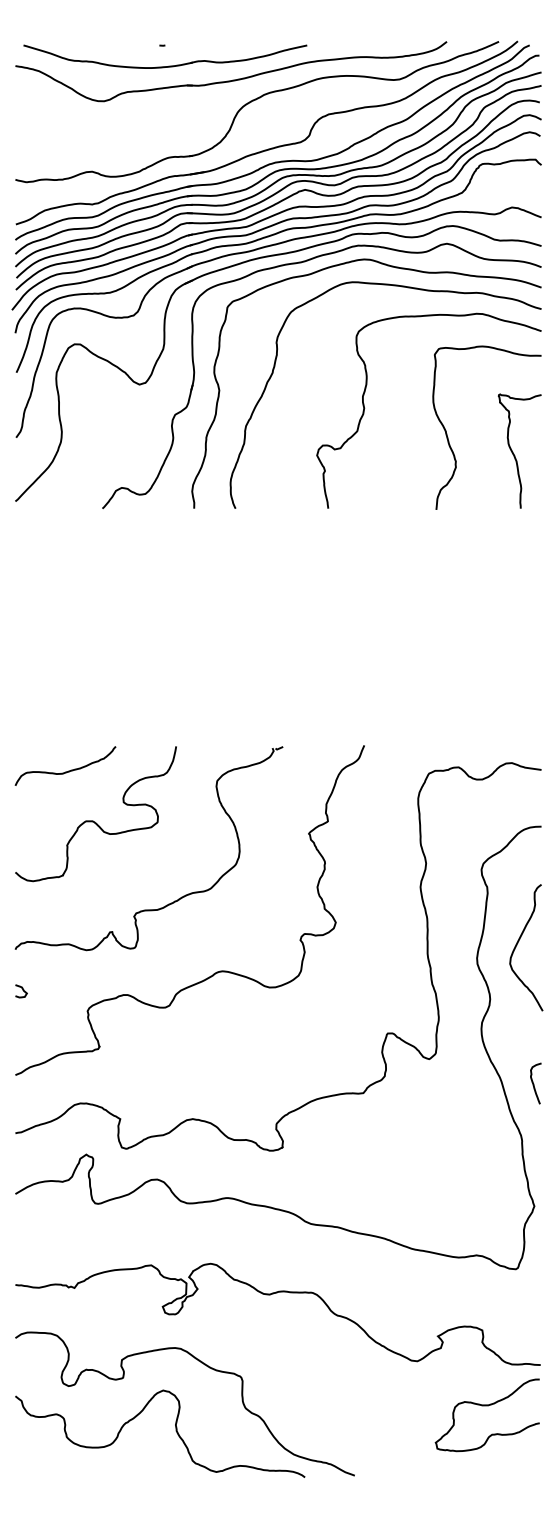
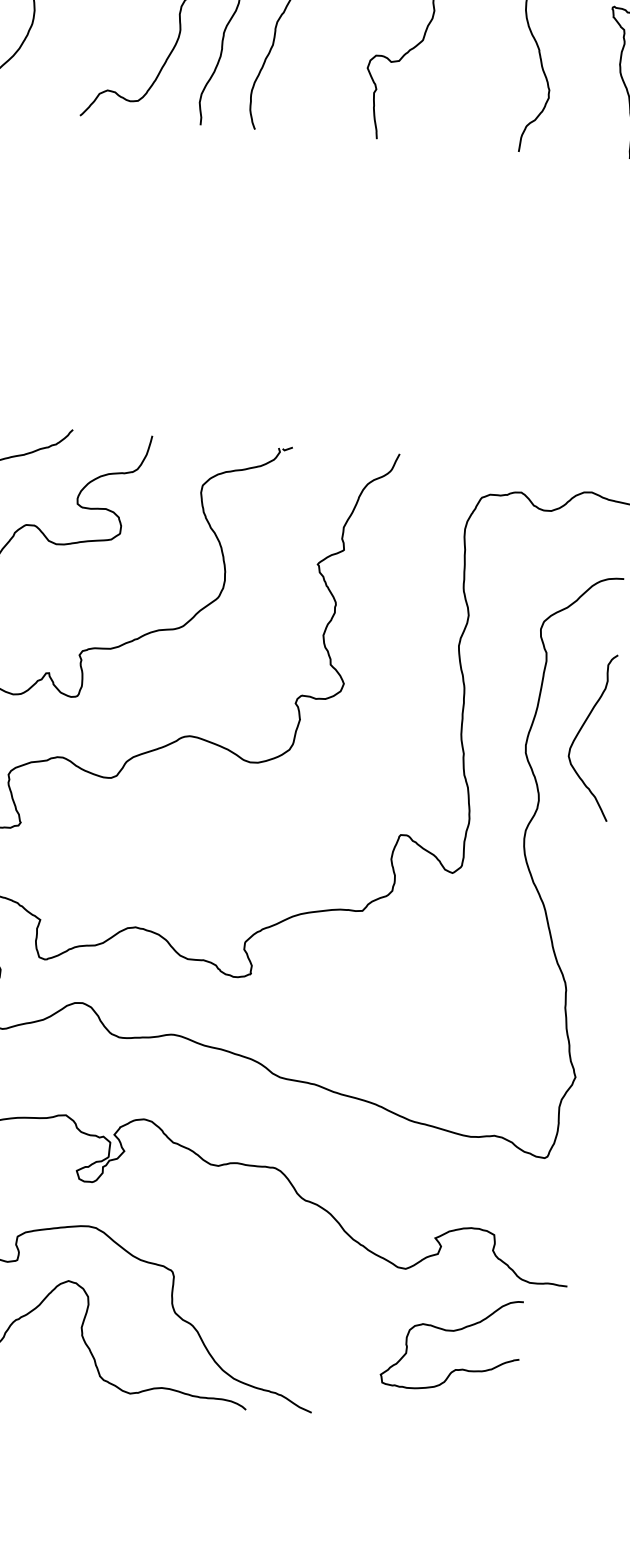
curve: (534, 1084) -> (588, 917), removed
curve: (486, 1406) -> (451, 1332), moved

